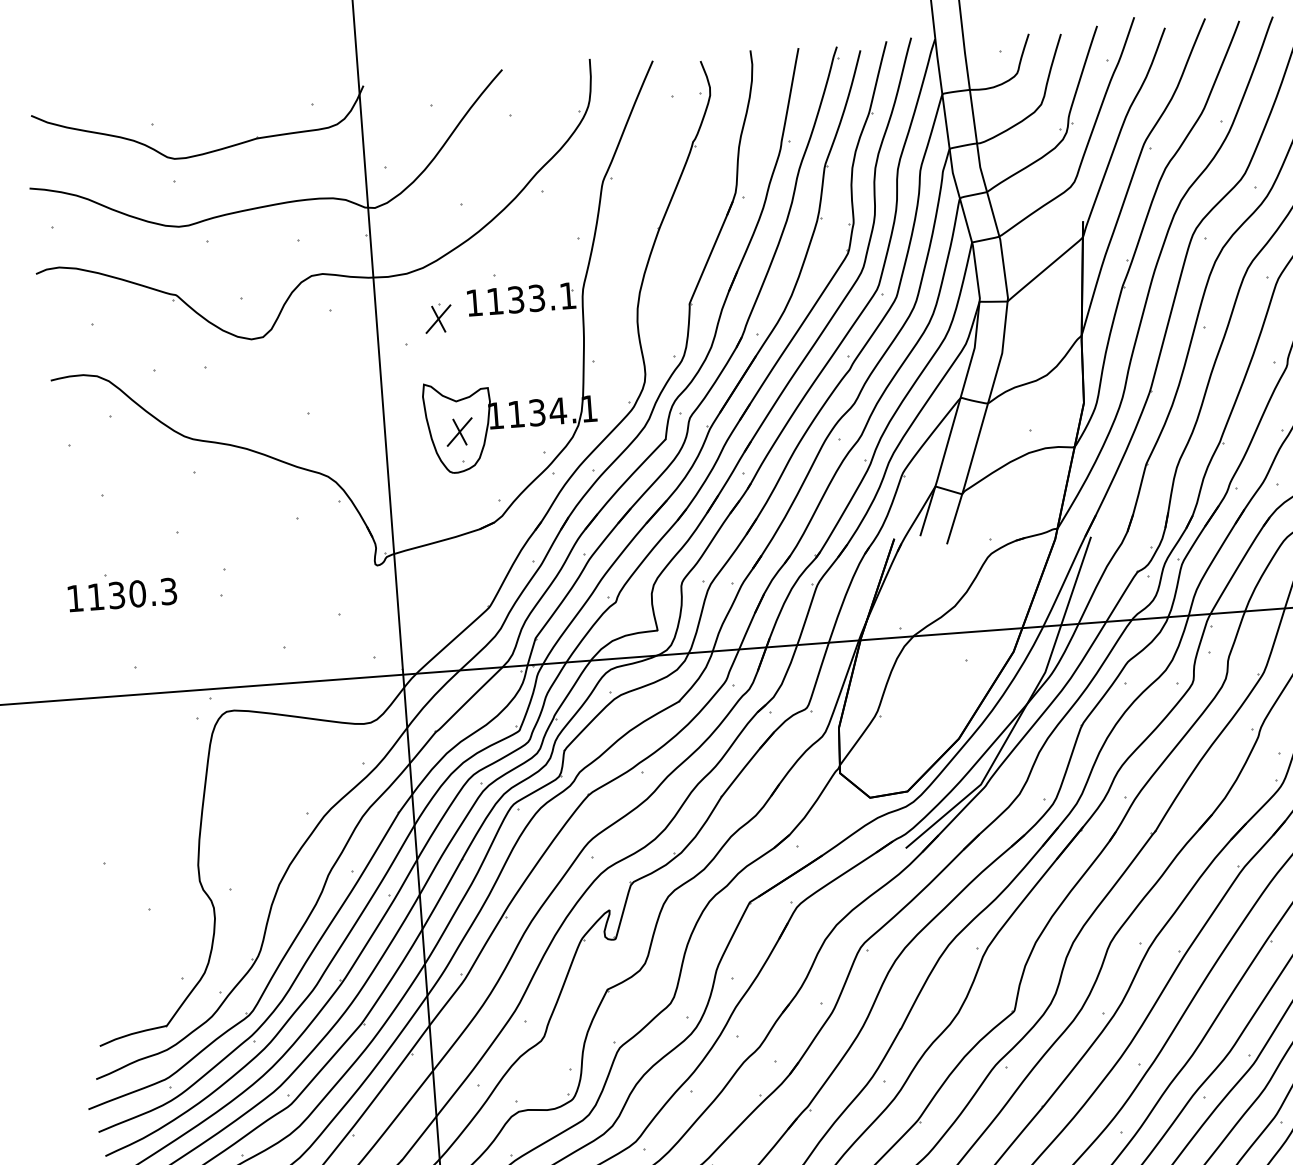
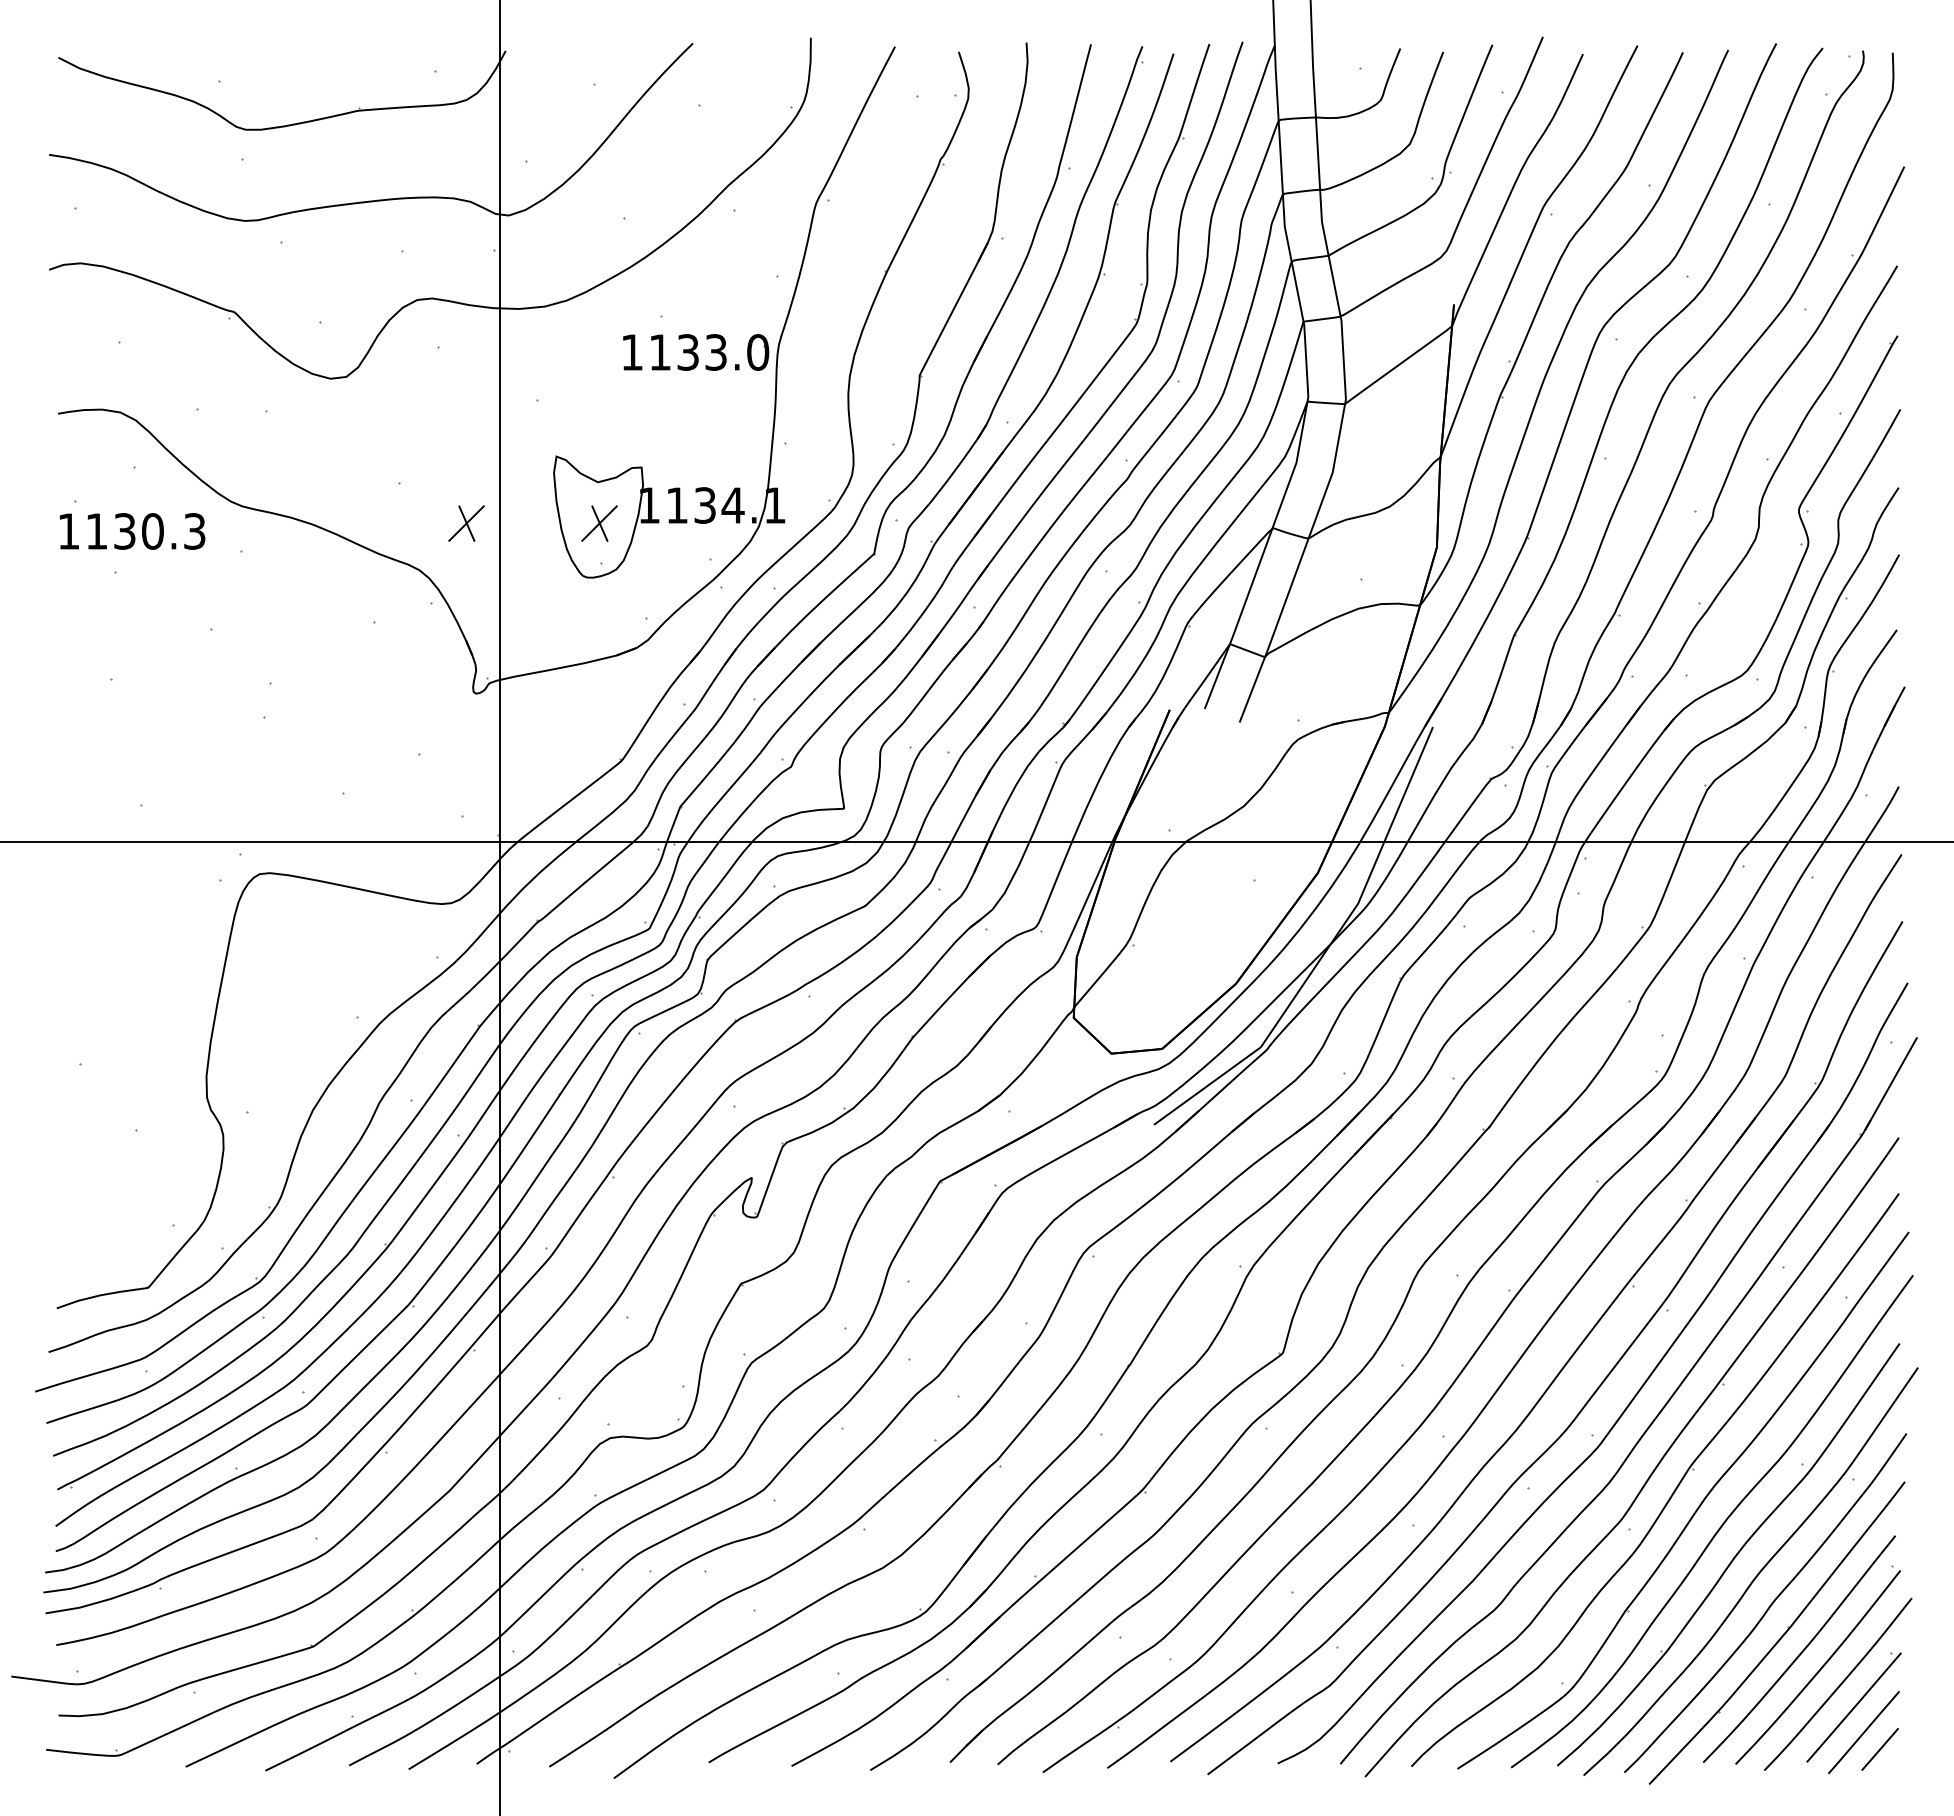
text: (568, 295) -> (758, 352), 1133.1 -> 1133.0
part: (438, 317) -> (582, 368), removed
part: (360, 439) -> (466, 523), added
text: (122, 595) -> (132, 531), moved

